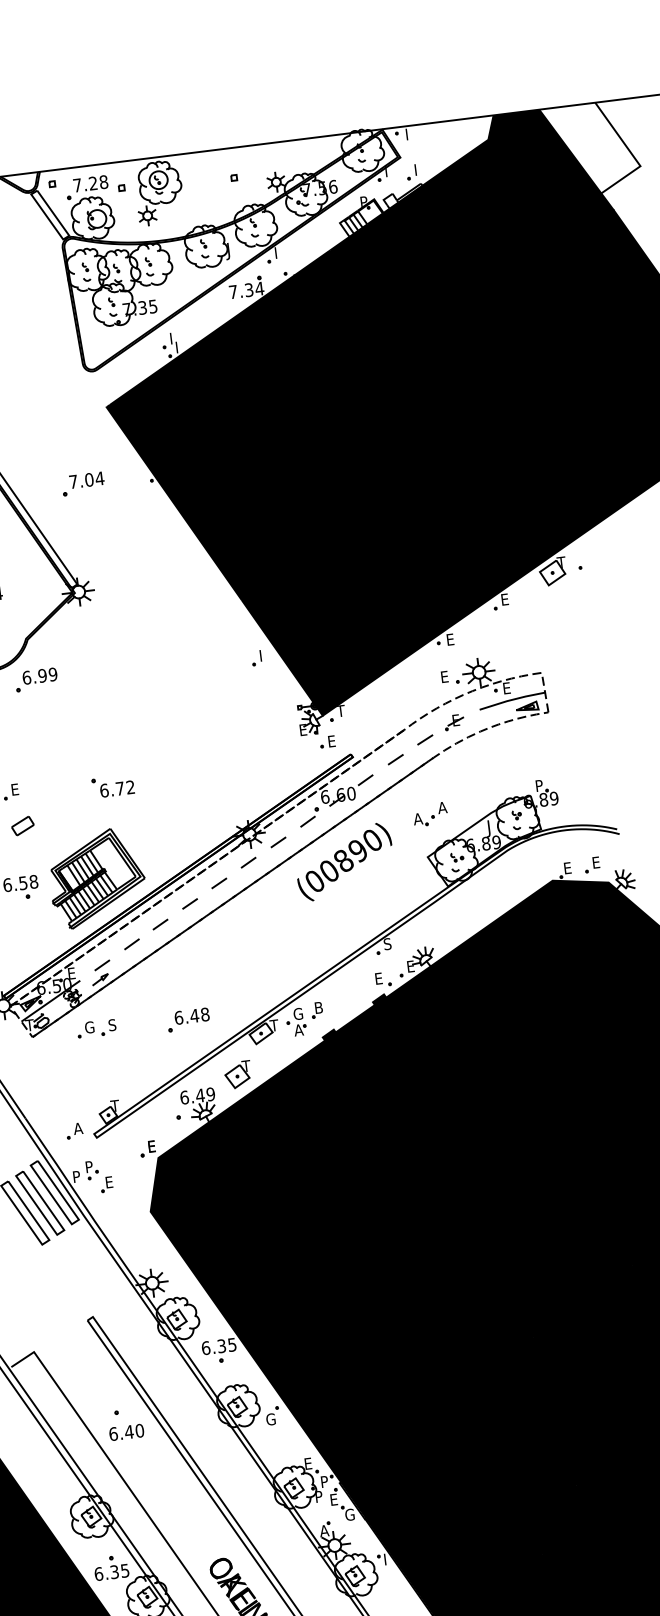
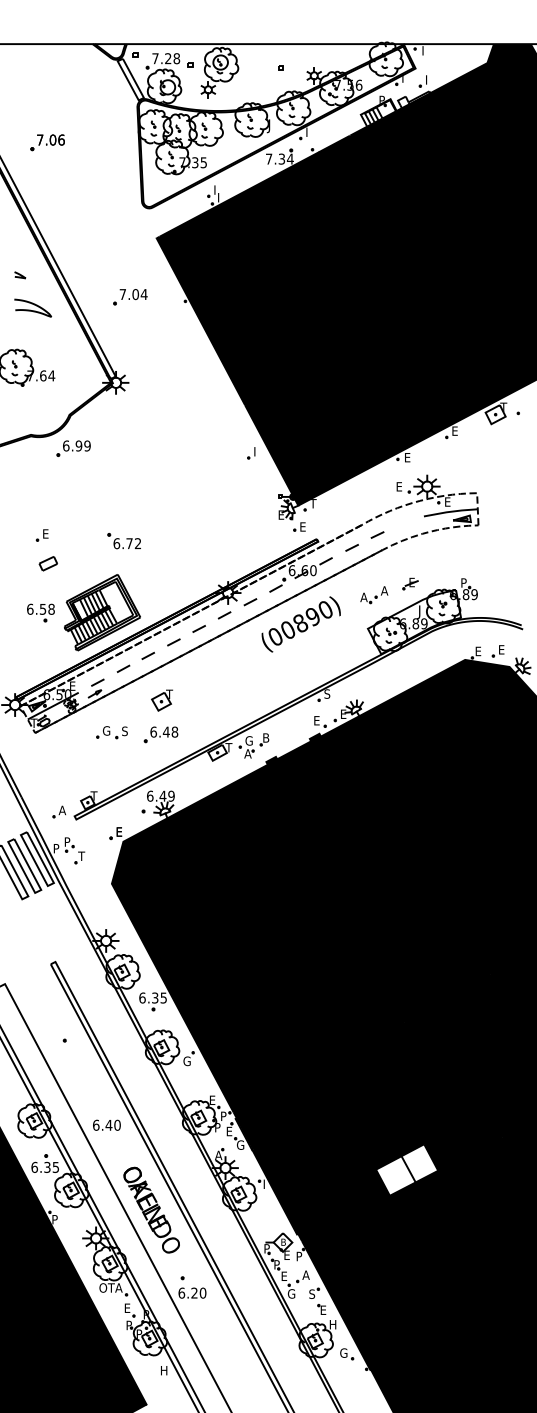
part: (454, 721) -> (410, 583), moved
part: (95, 1028) -> (111, 732), moved
part: (238, 1074) -> (162, 700), moved
text: (108, 1181) -> (81, 855), E -> T
text: (126, 1431) -> (106, 1124), moved
fill: (559, 1519) -> (407, 1169), removed

